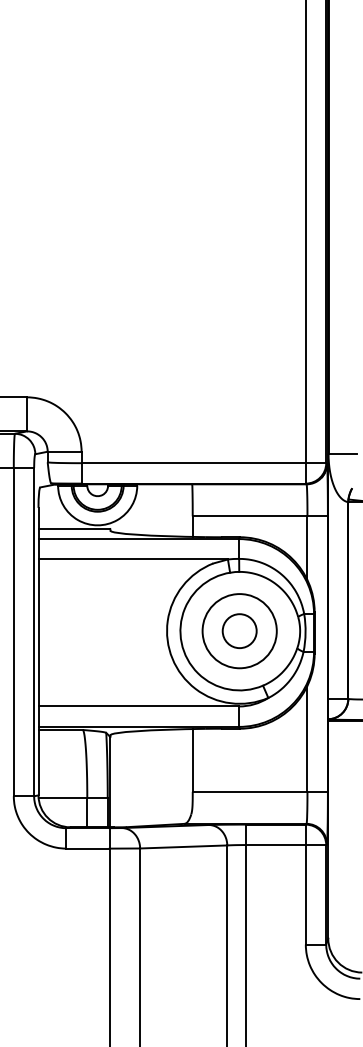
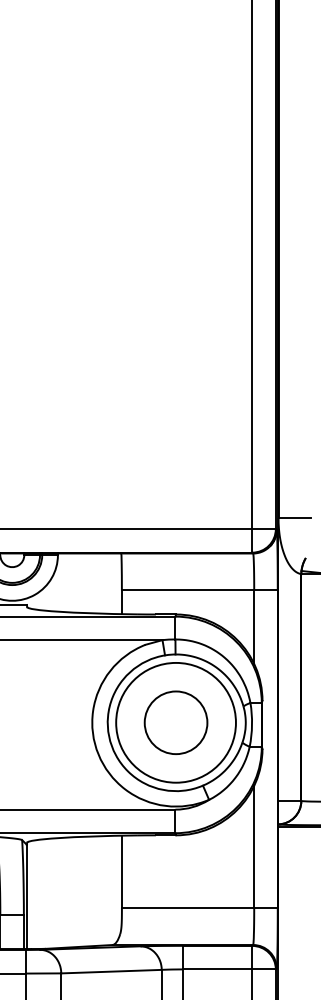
circle: (239, 631) -> (175, 723), size x1.4
circle: (239, 631) -> (175, 723), size x1.6

